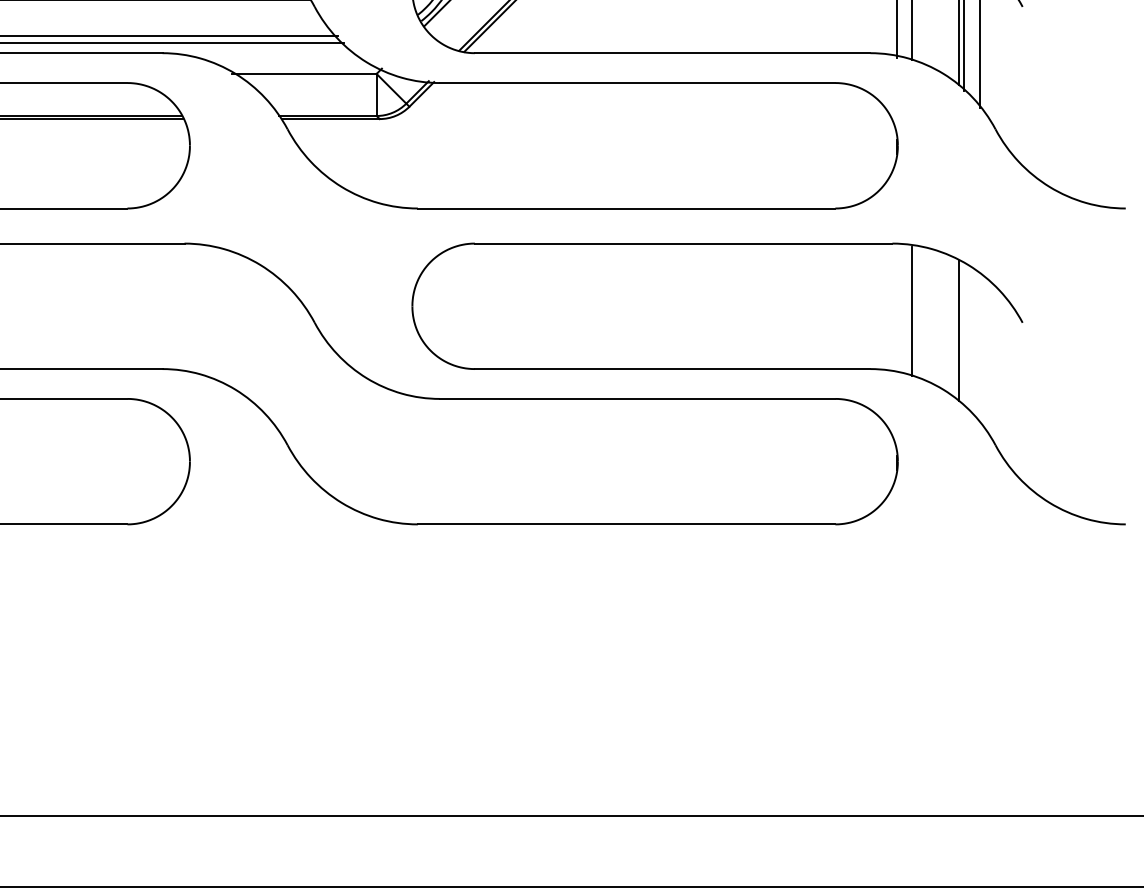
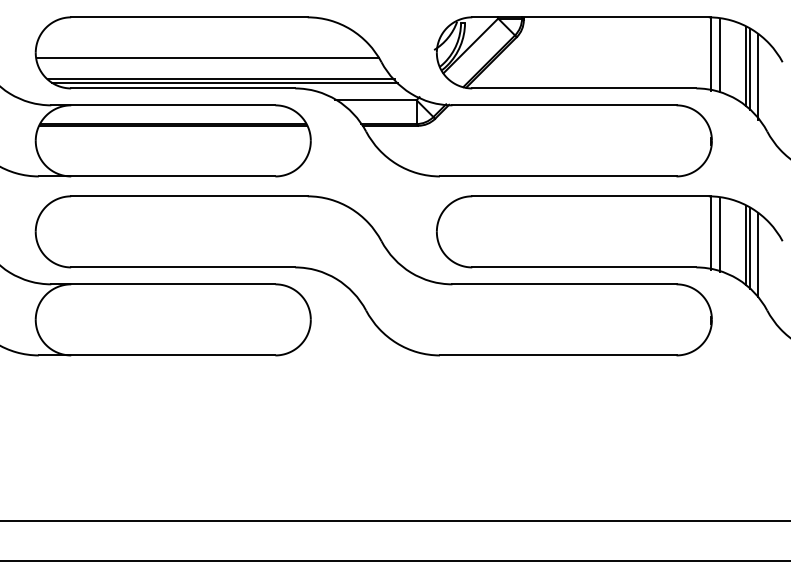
line: (897, 309) -> (711, 233), added
line: (964, 335) -> (749, 248), added
line: (980, 348) -> (758, 255), added

